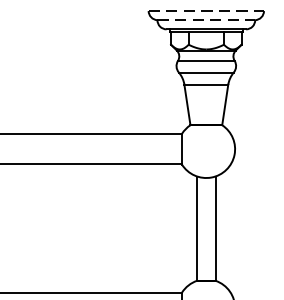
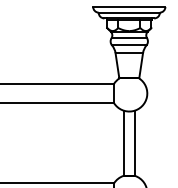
line: (206, 10) -> (129, 6), dashed -> solid
line: (206, 19) -> (129, 12), dashed -> solid

